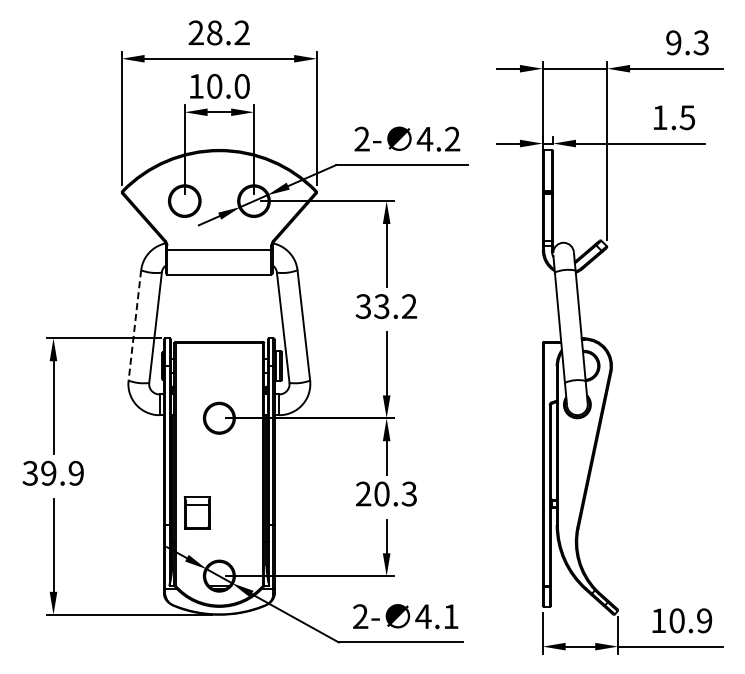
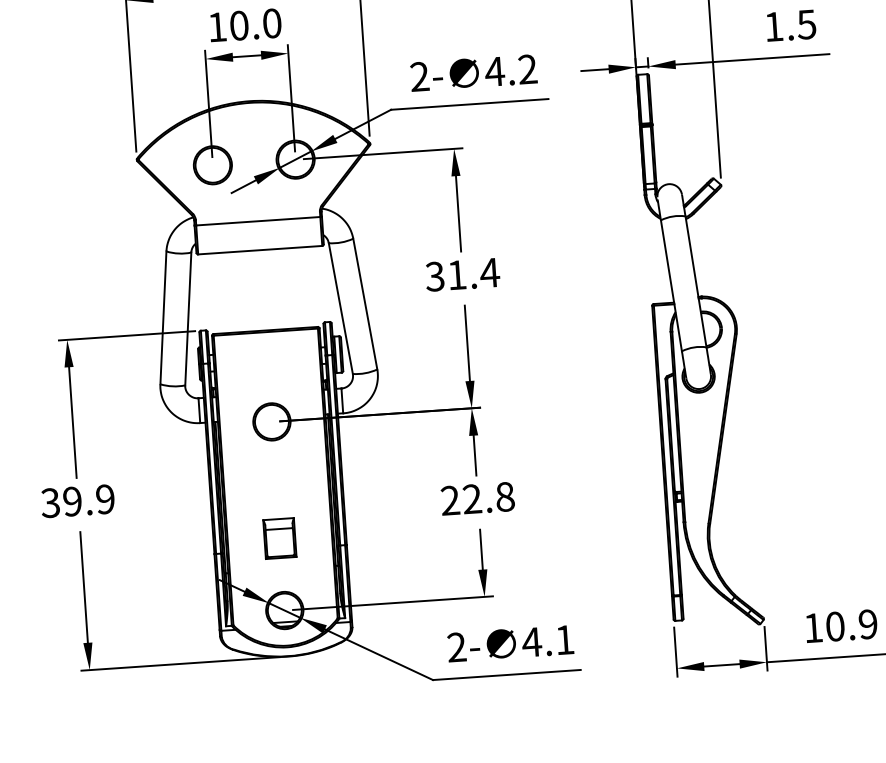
text: (395, 306) -> (473, 273), 33.2 -> 31.4
line: (134, 325) -> (162, 317), dashed -> solid
text: (395, 493) -> (488, 497), 20.3 -> 22.8
part: (196, 512) -> (278, 538), moved

